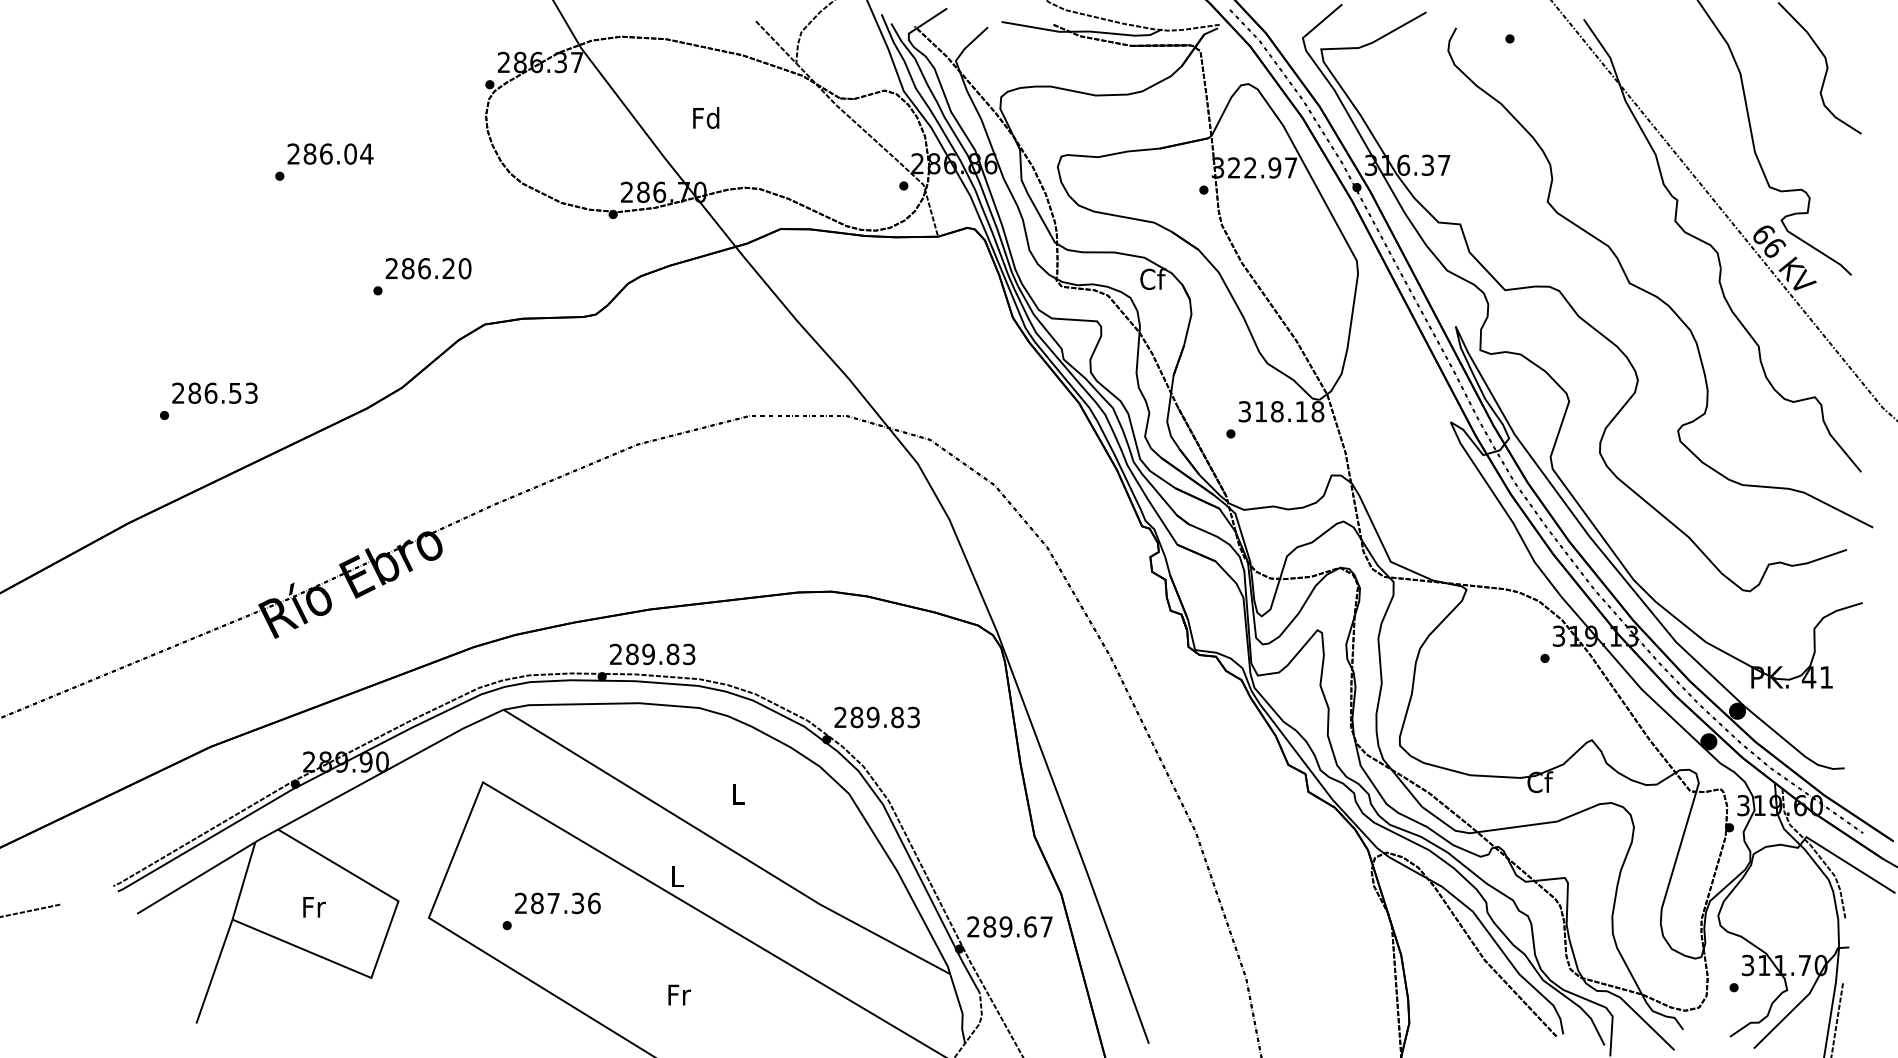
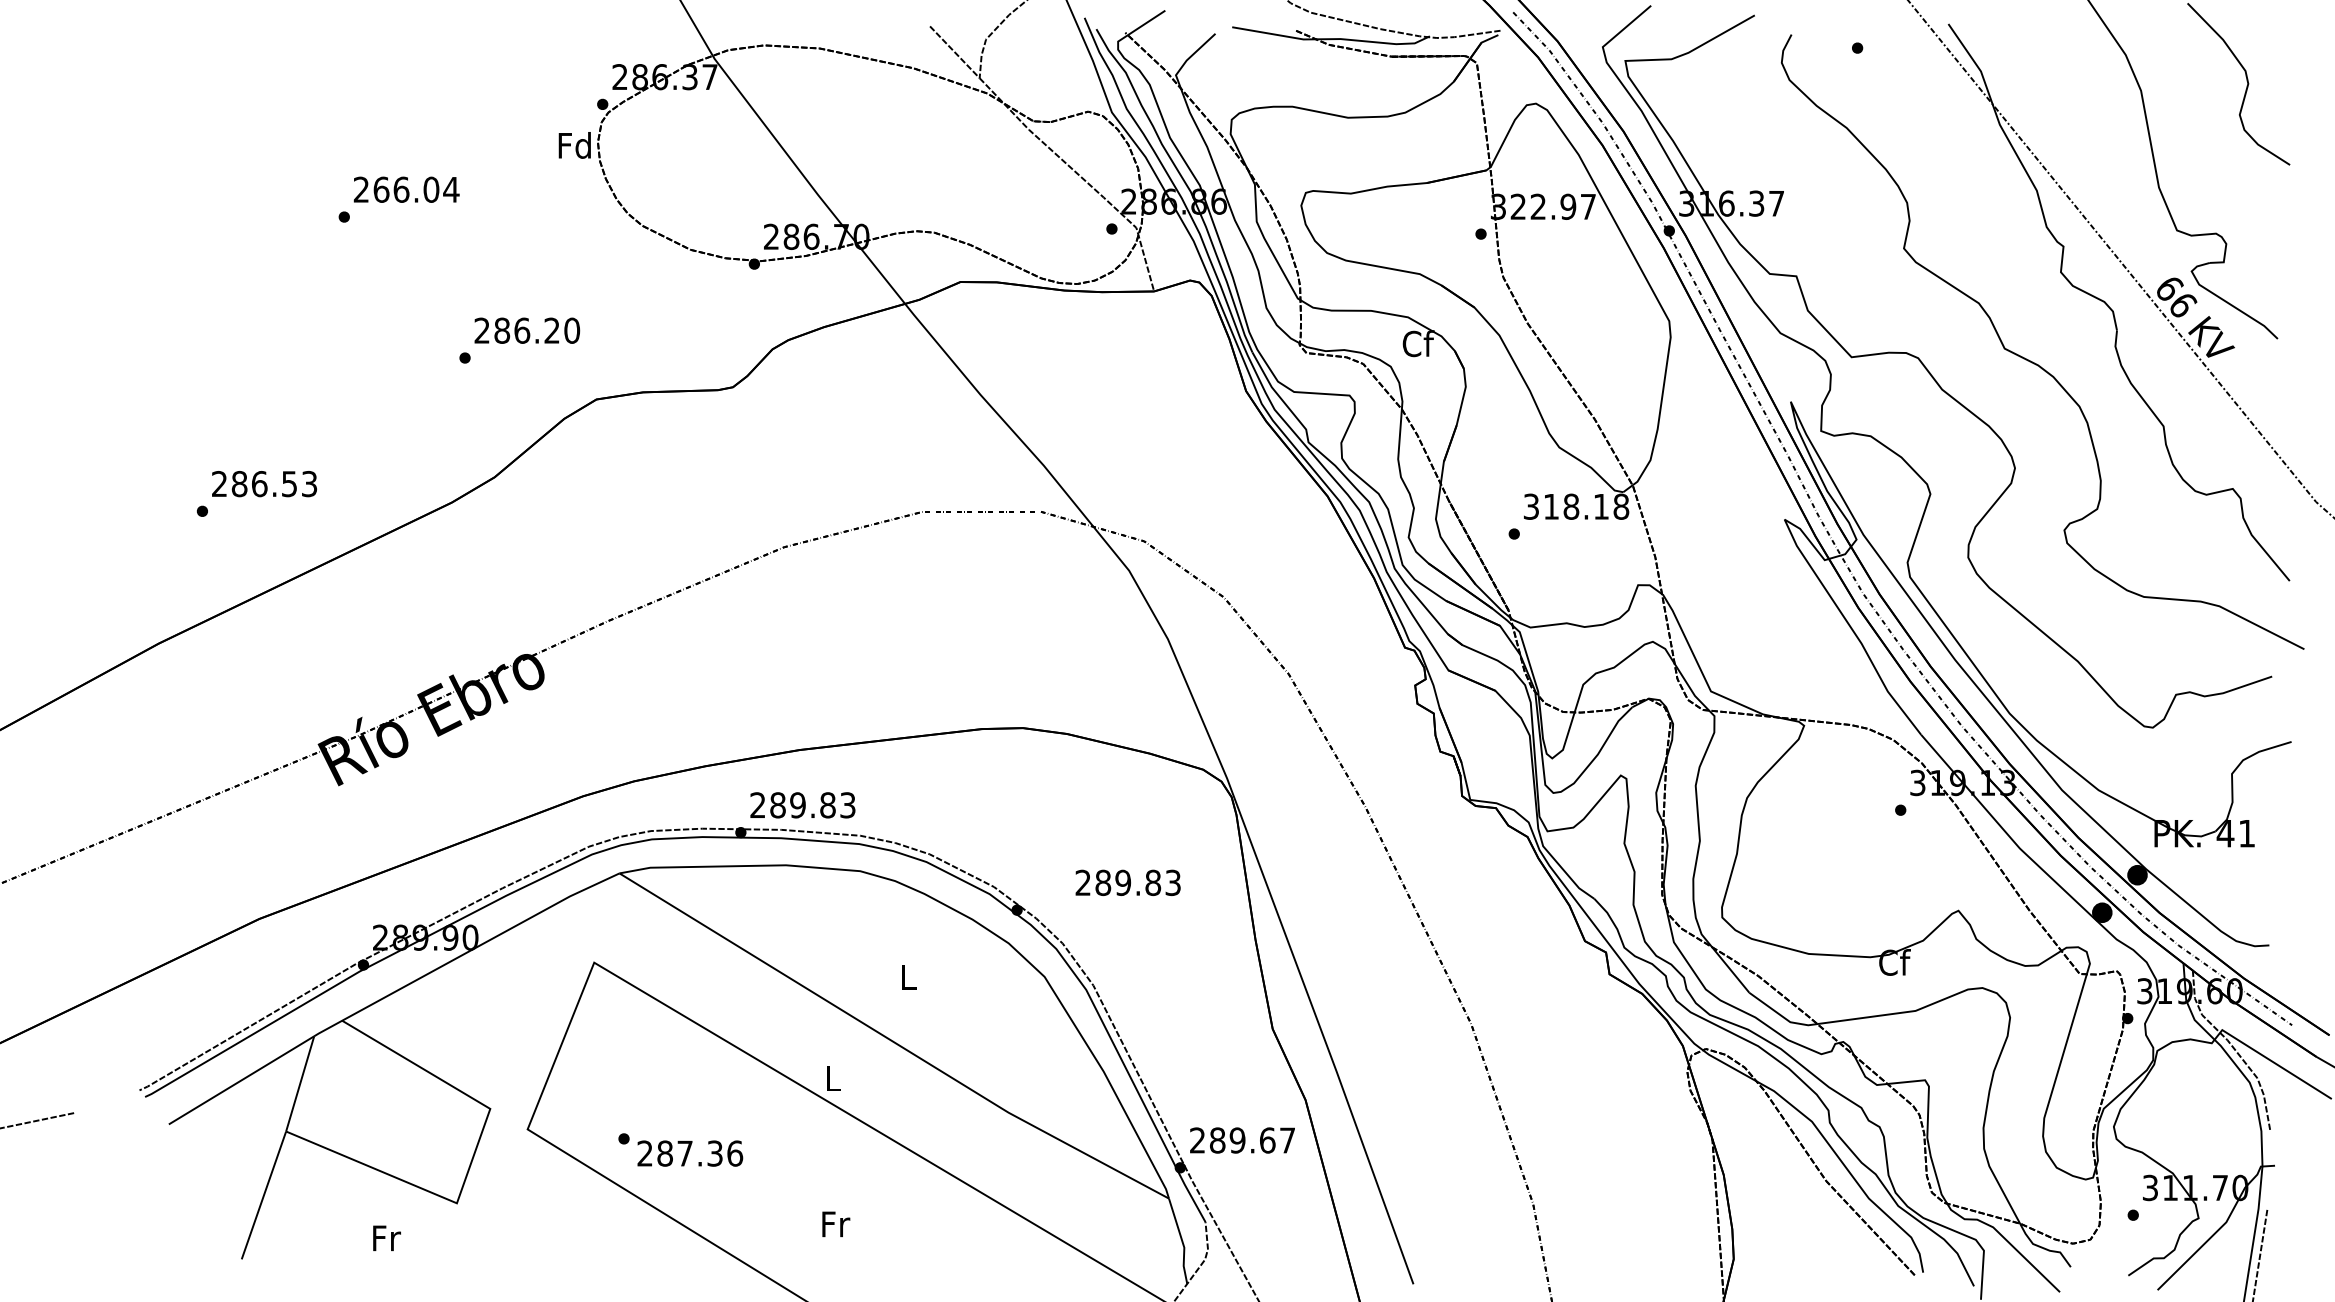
text: (705, 118) -> (574, 145), moved
text: (310, 153) -> (381, 189), 286.04 -> 266.04
text: (876, 717) -> (1127, 882), moved
text: (557, 903) -> (690, 1153), moved
text: (314, 906) -> (386, 1237), moved

